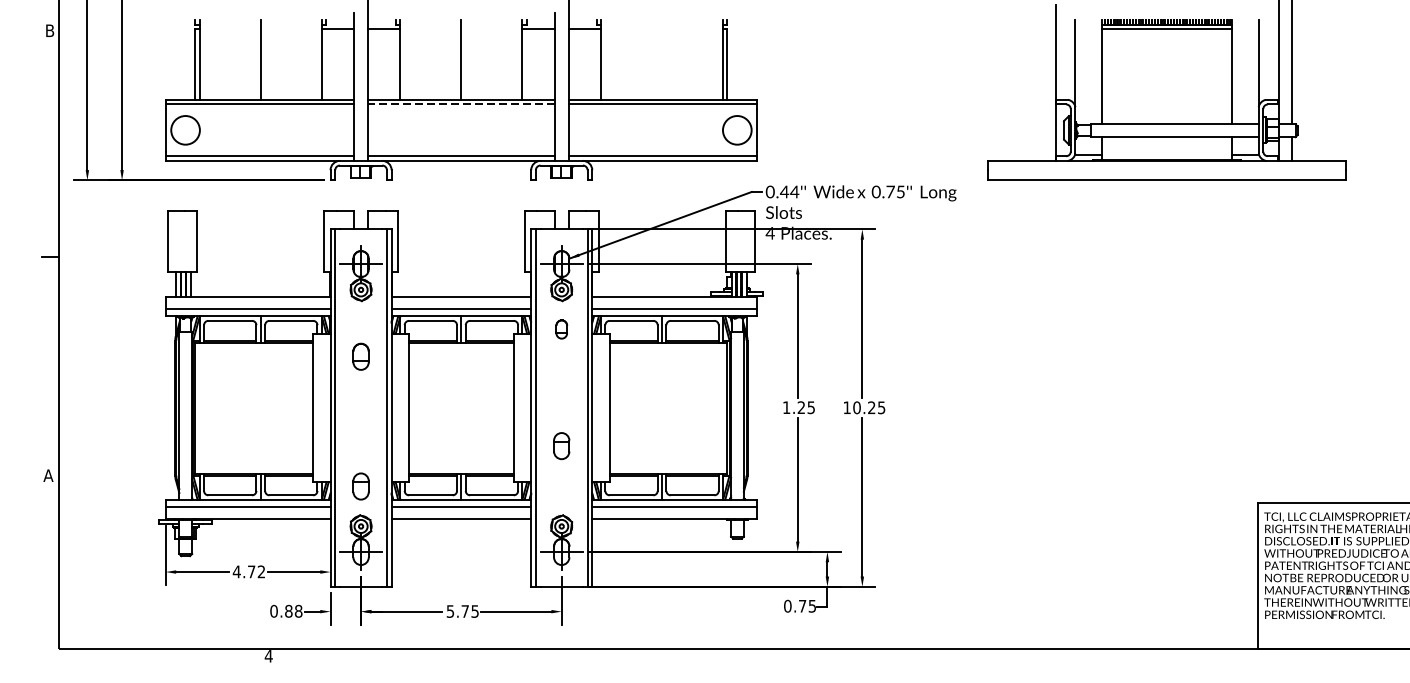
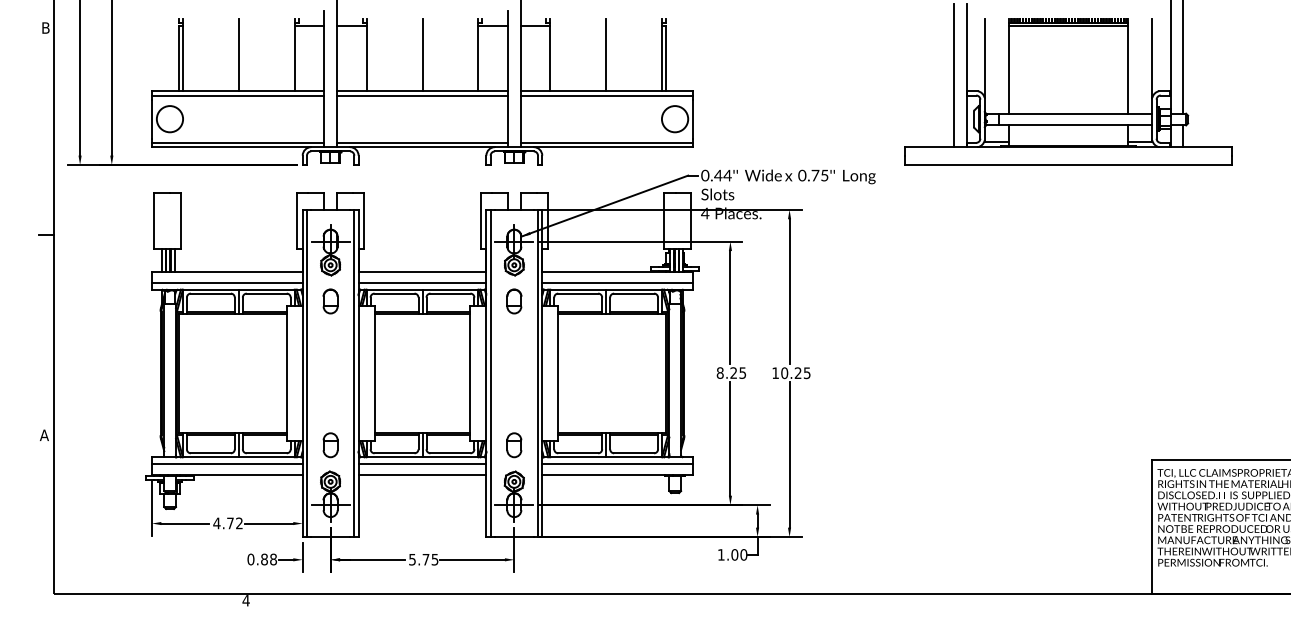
line: (662, 59) -> (606, 54), added
line: (1042, 82) -> (954, 75), added
line: (461, 104) -> (422, 95), dashed -> solid
part: (561, 329) -> (514, 301), size x1.43
part: (360, 356) -> (330, 301), moved
text: (785, 407) -> (719, 372), 1.25 -> 8.25
part: (561, 446) -> (514, 445), moved
text: (800, 605) -> (732, 554), 0.75 -> 1.00

